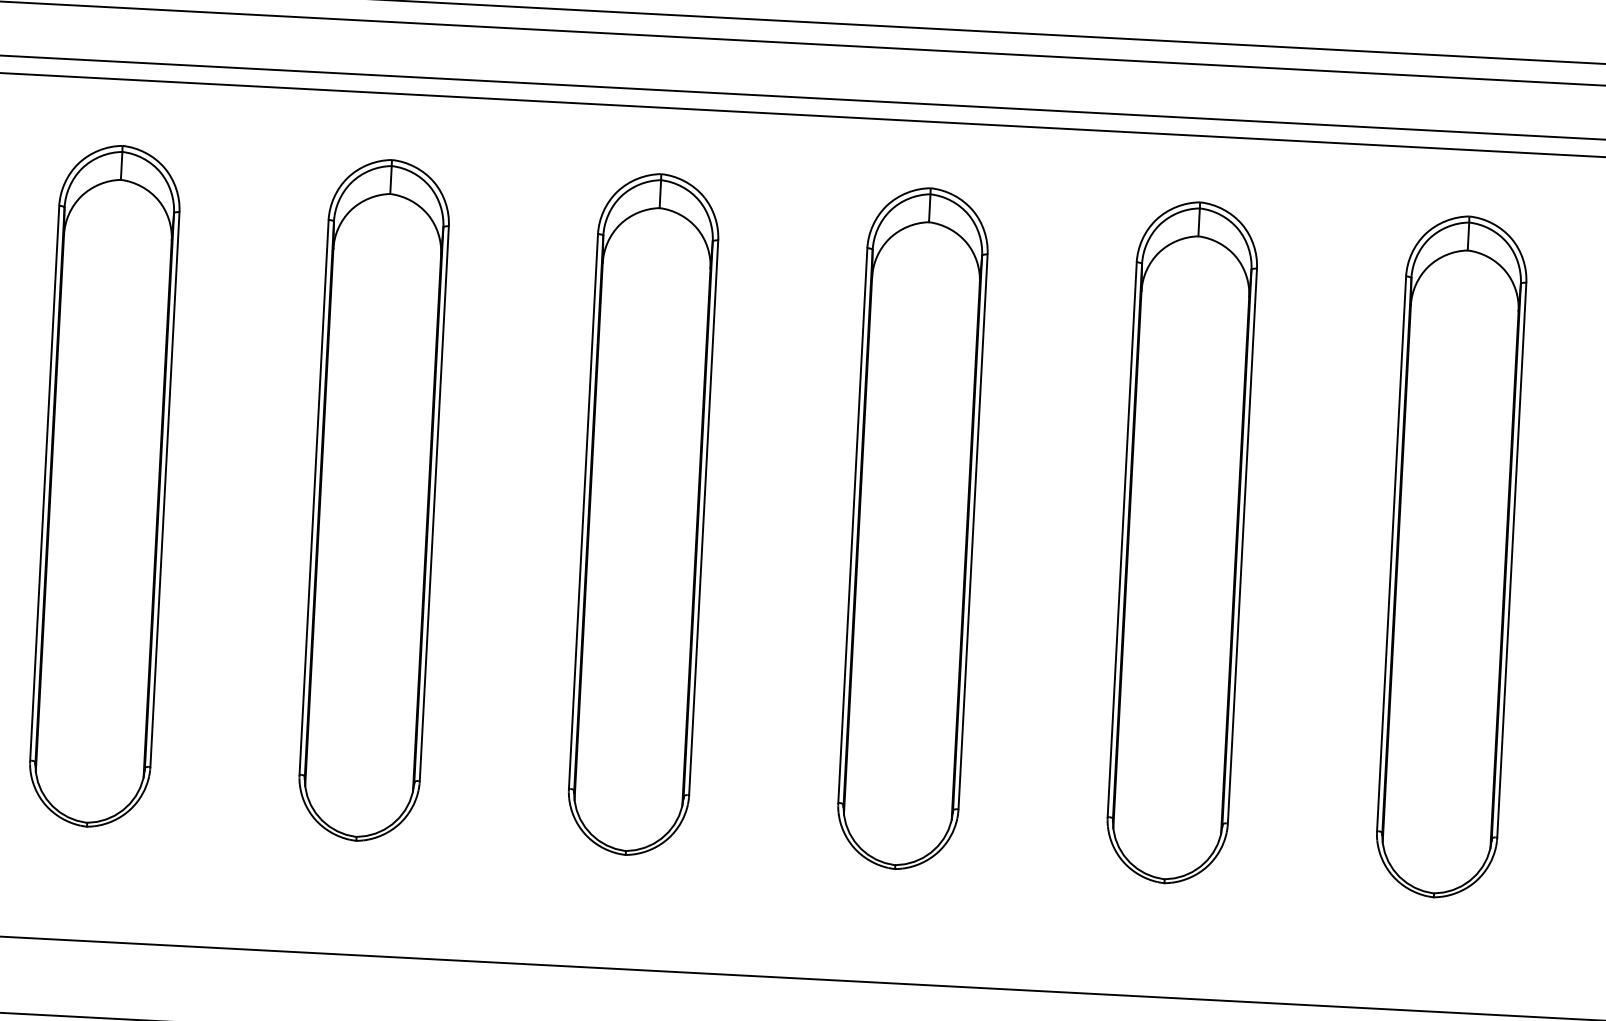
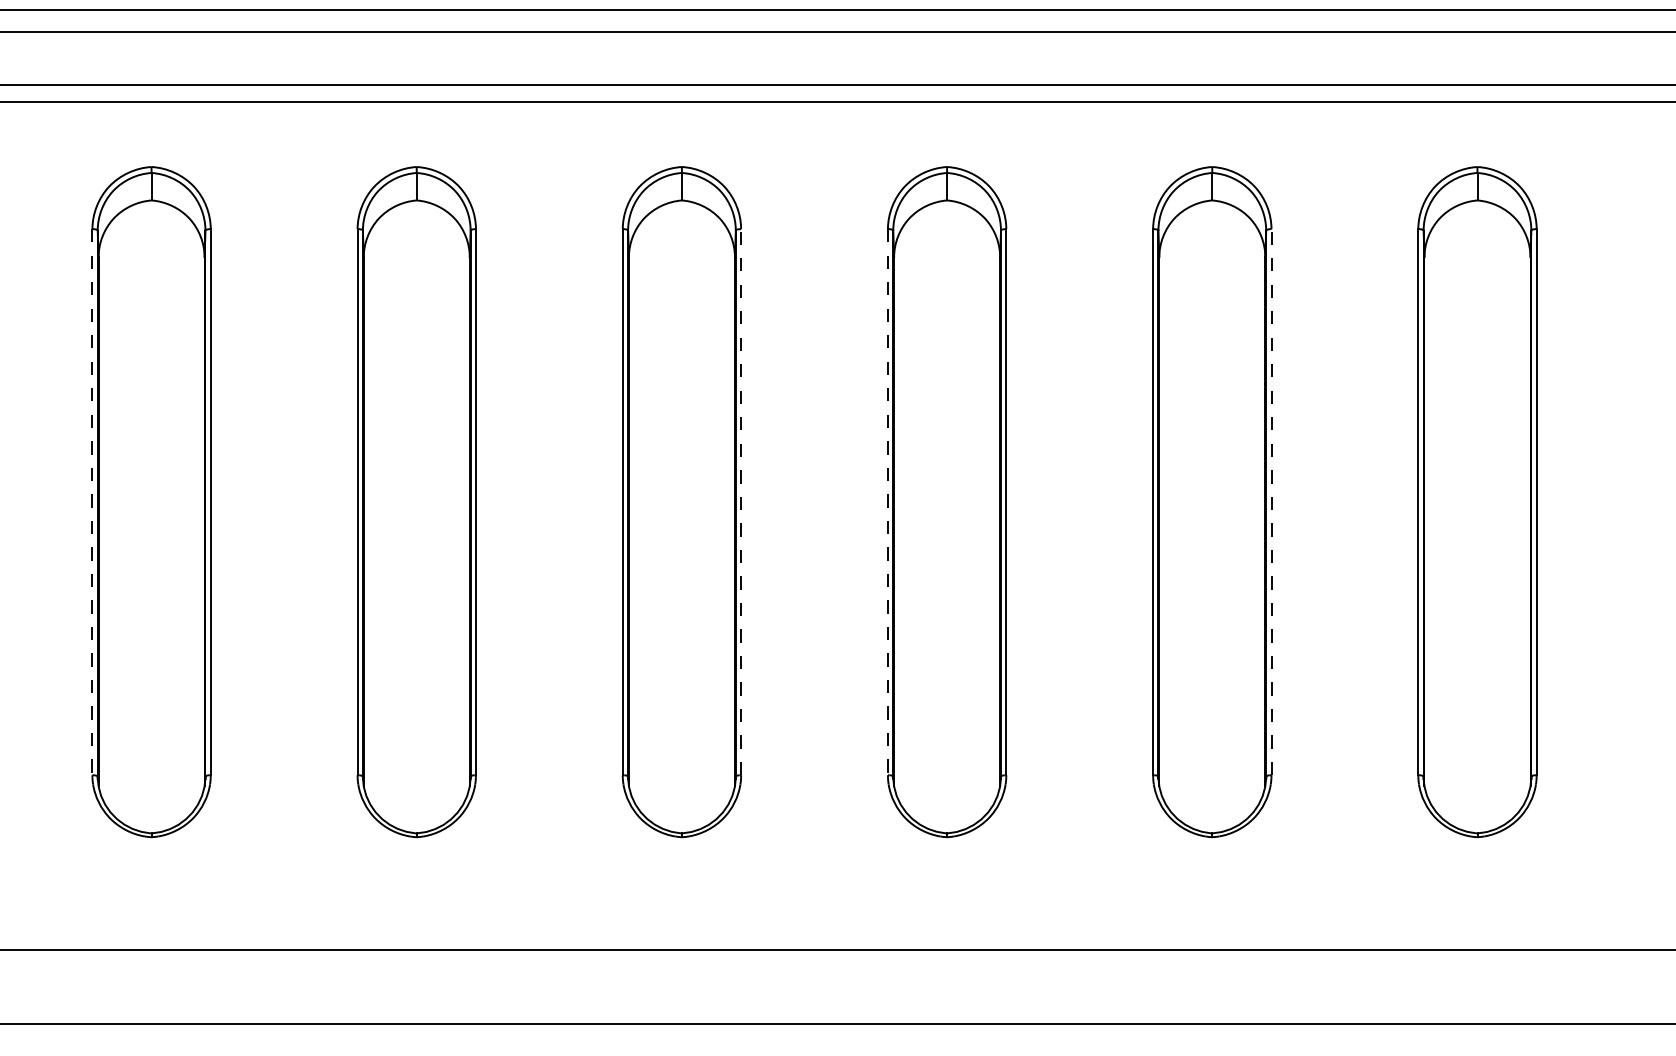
line: (44, 483) -> (92, 502), solid -> dashed
line: (704, 517) -> (741, 501), solid -> dashed
line: (852, 525) -> (887, 502), solid -> dashed
line: (1242, 545) -> (1271, 501), solid -> dashed

